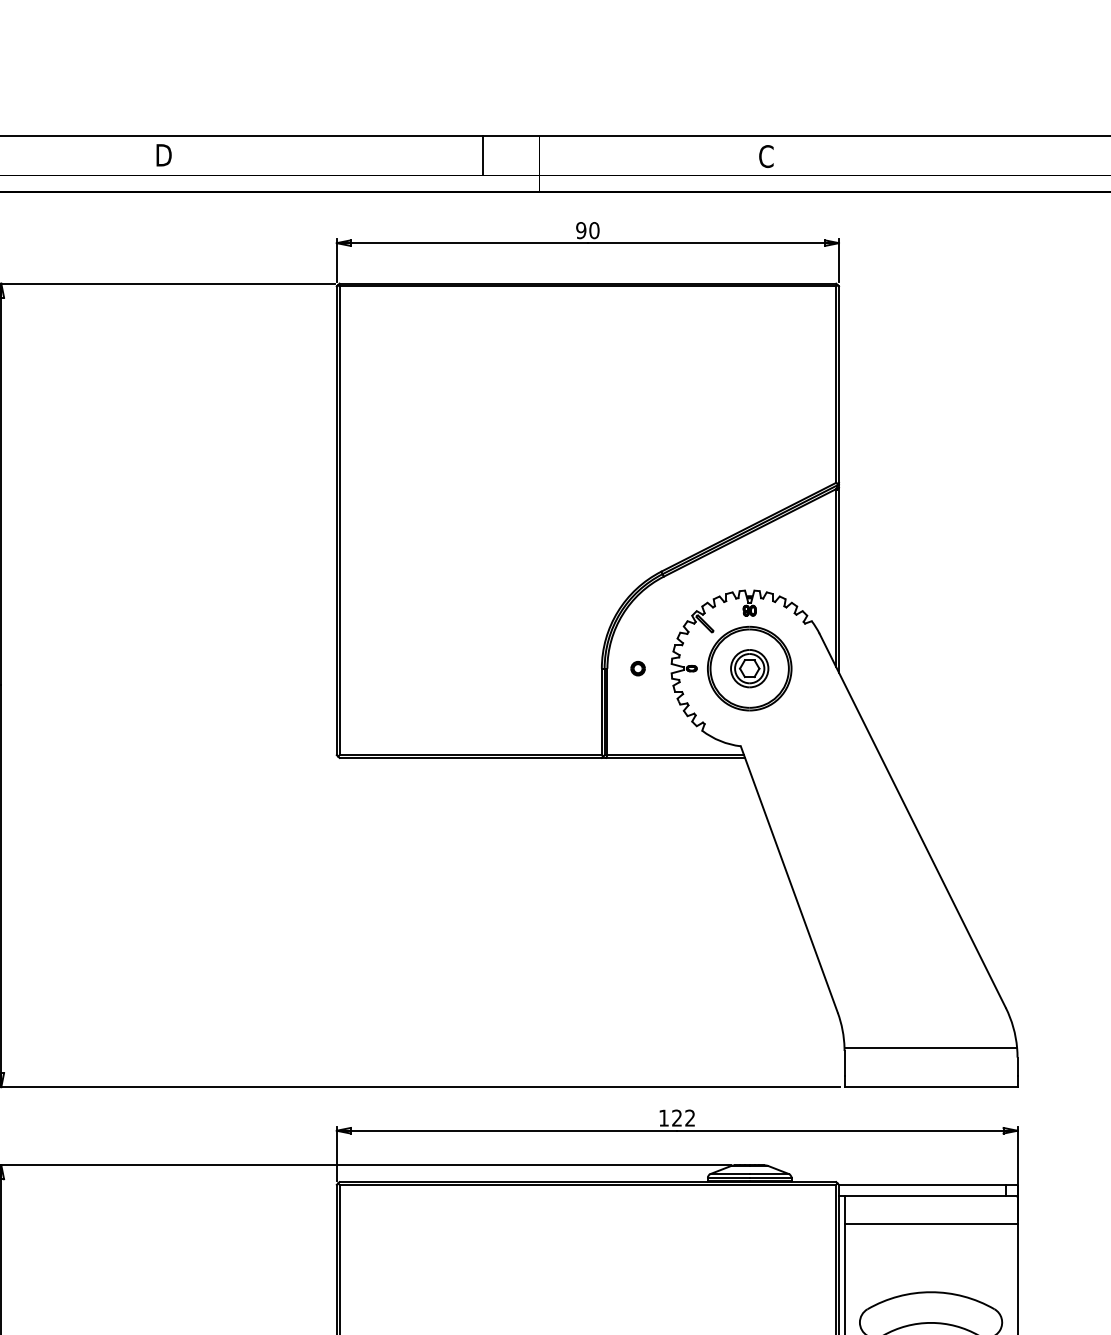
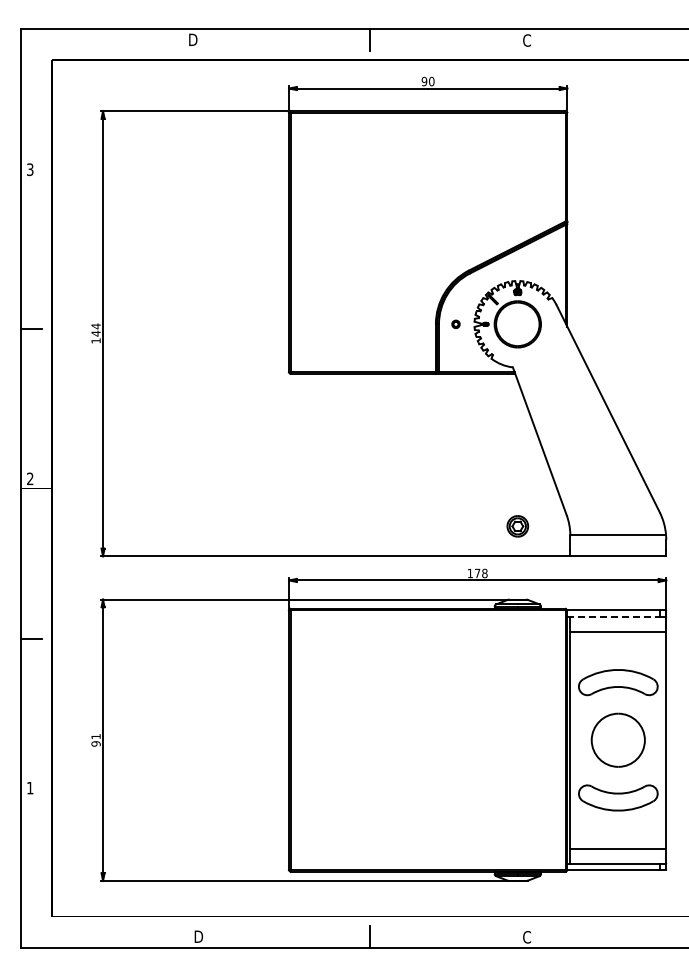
part: (749, 668) -> (517, 526), moved
text: (682, 1118) -> (480, 573), 122 -> 178
line: (924, 1195) -> (614, 616), solid -> dashed

